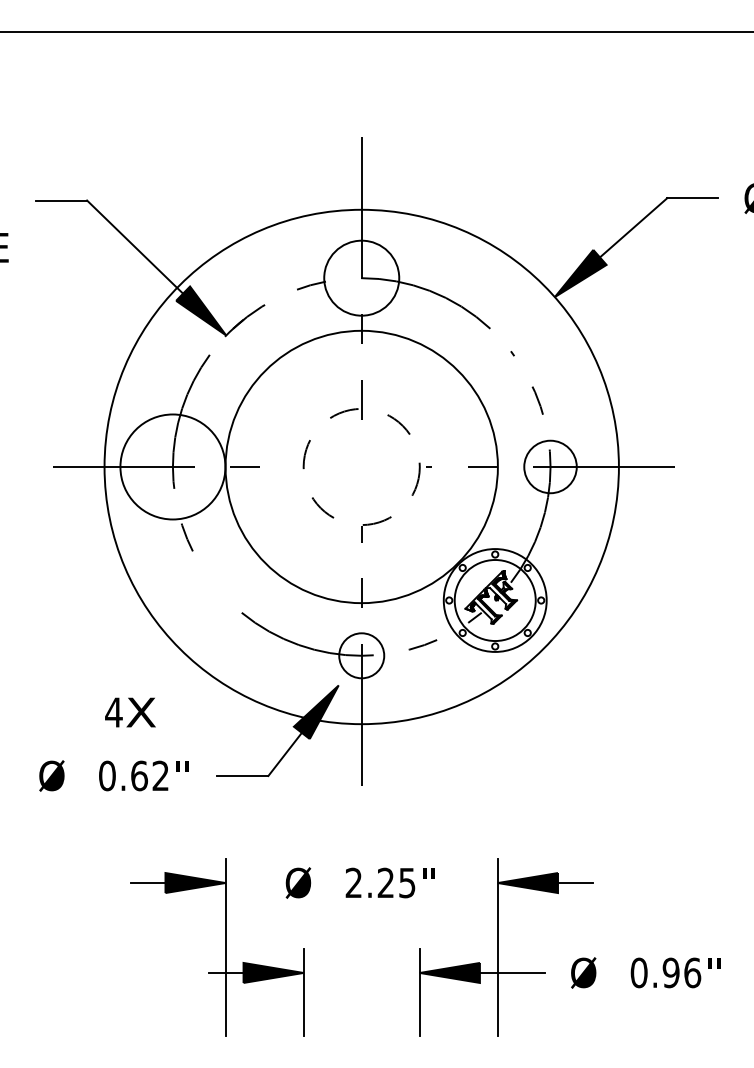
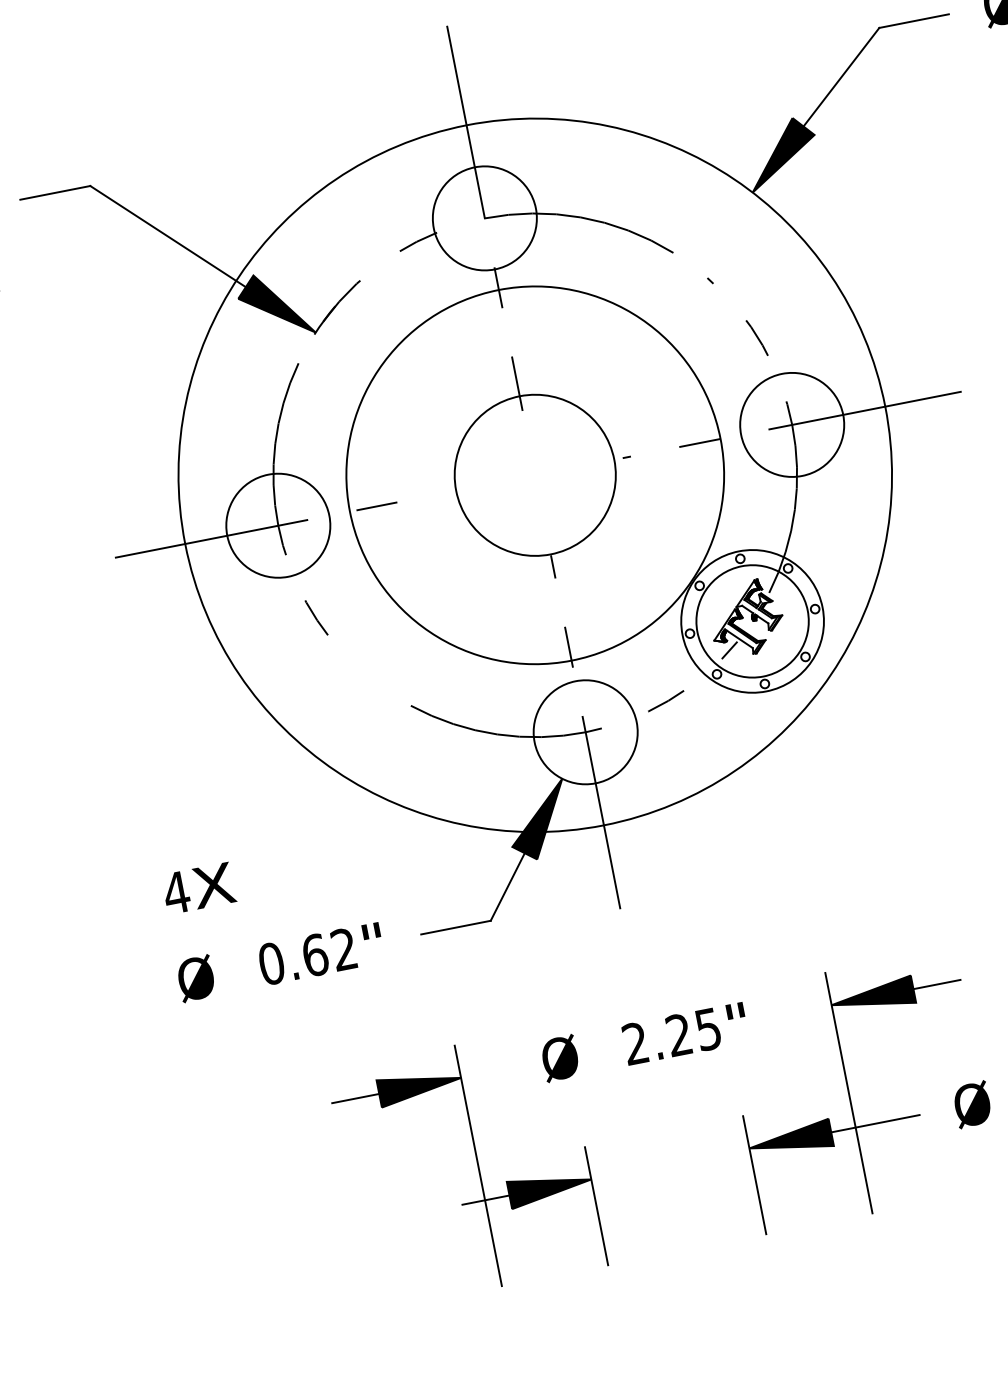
circle: (172, 466) -> (277, 525), size x0.71
circle: (361, 466) -> (534, 474), dashed -> solid
circle: (550, 466) -> (792, 424), size x1.43
circle: (361, 655) -> (585, 731), size x1.67
text: (130, 712) -> (199, 888), moved

